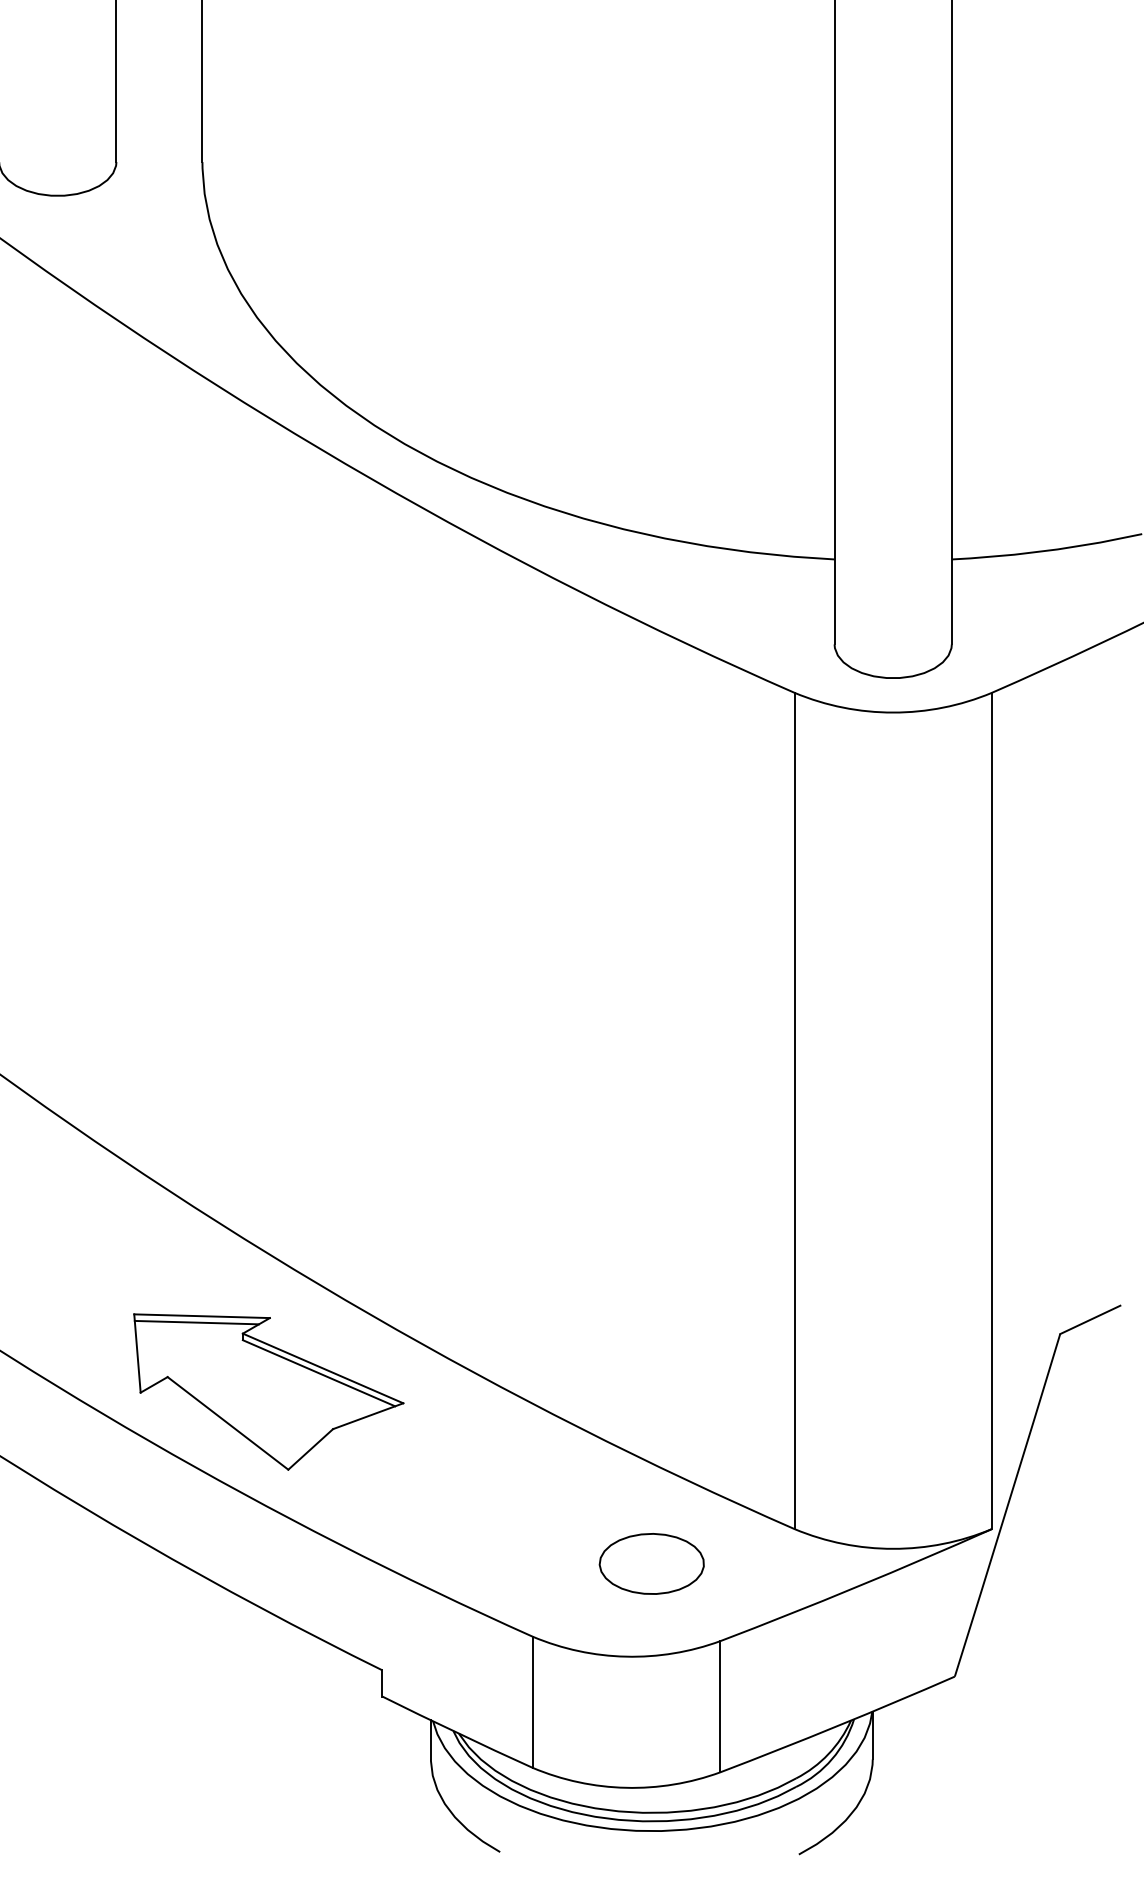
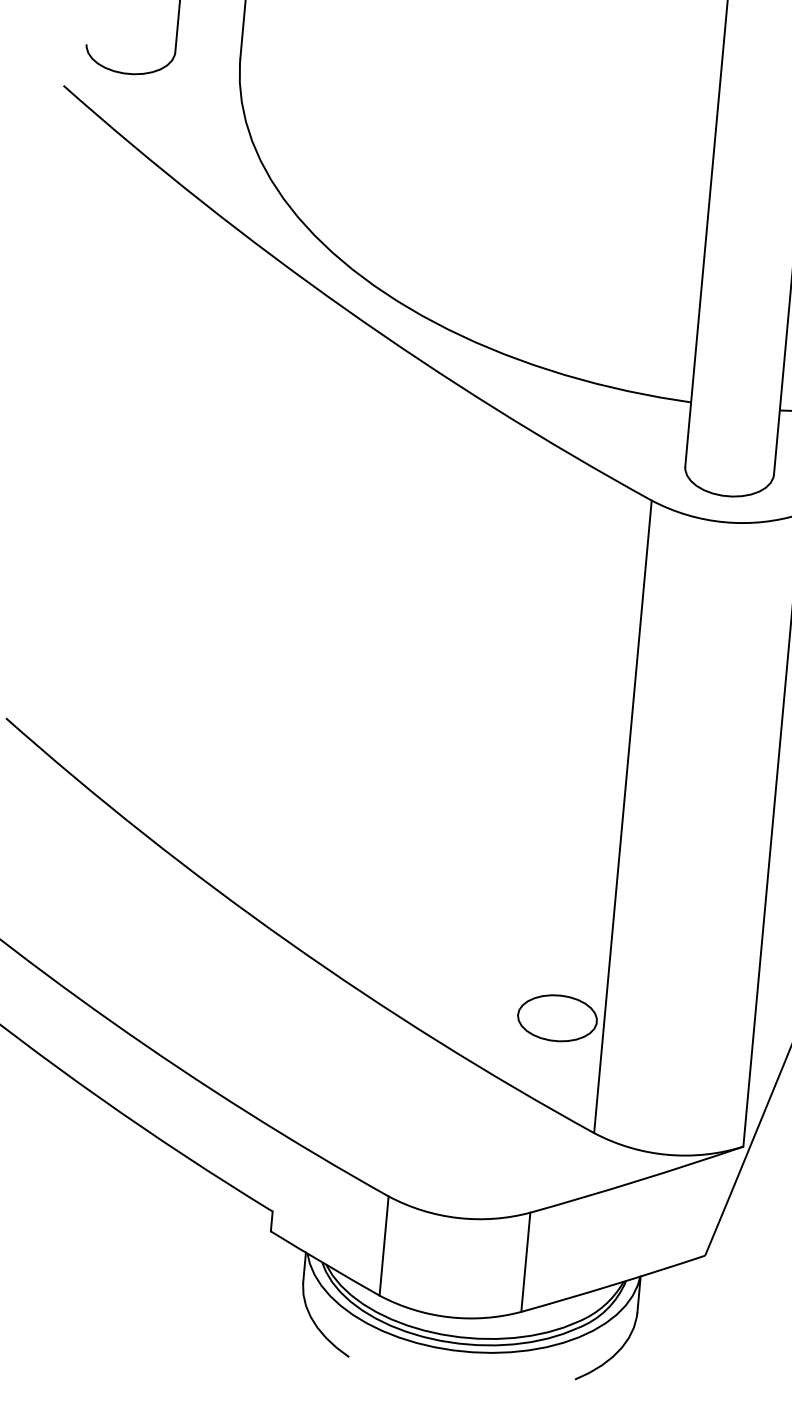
part: (268, 1391) -> (205, 992), removed
part: (651, 1563) -> (557, 1017), moved

